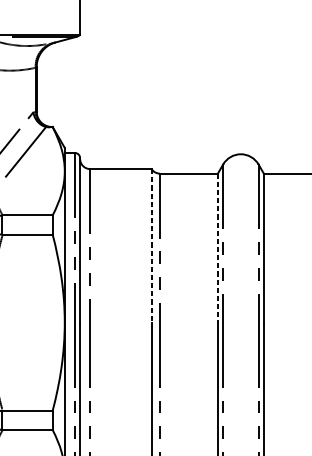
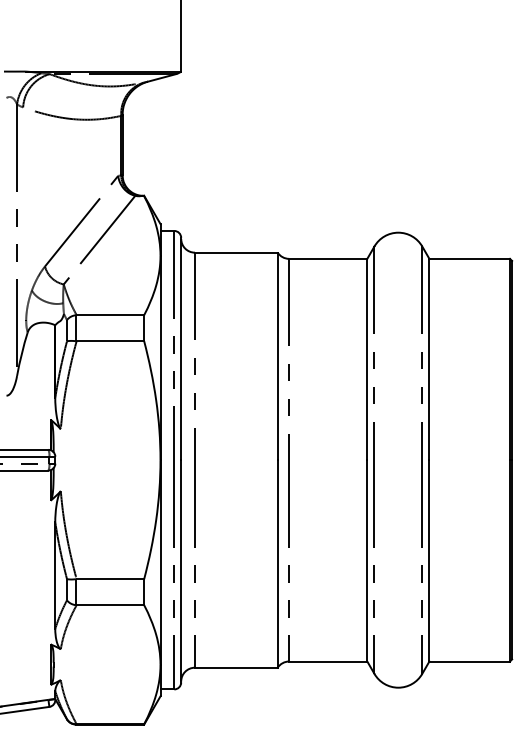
line: (151, 245) -> (277, 356), dashed -> solid
line: (218, 248) -> (367, 359), dashed -> solid

